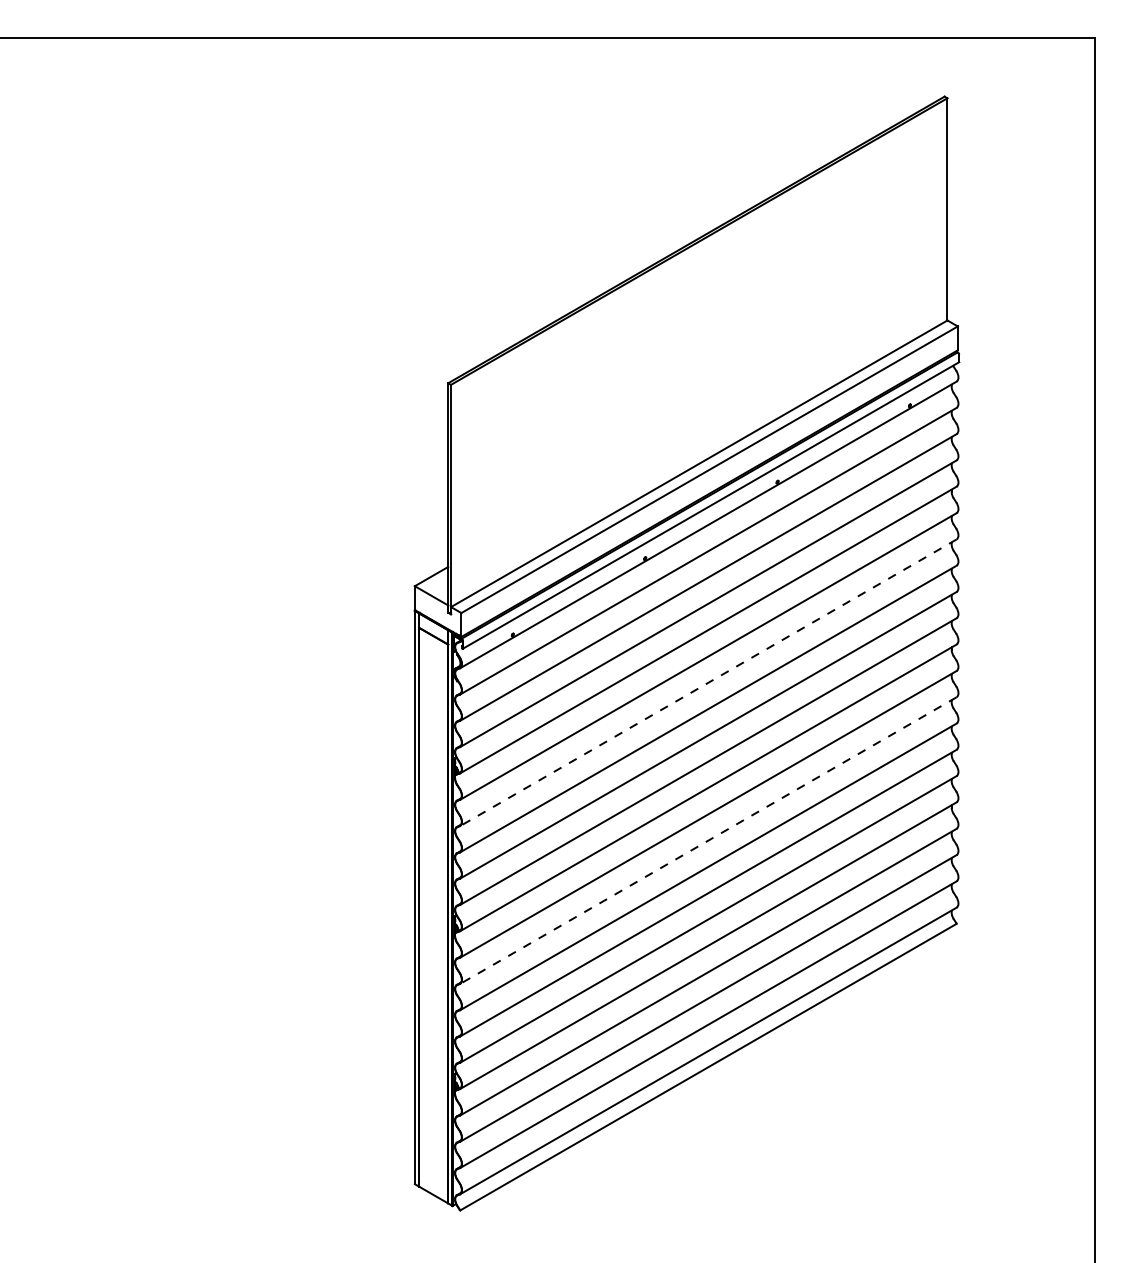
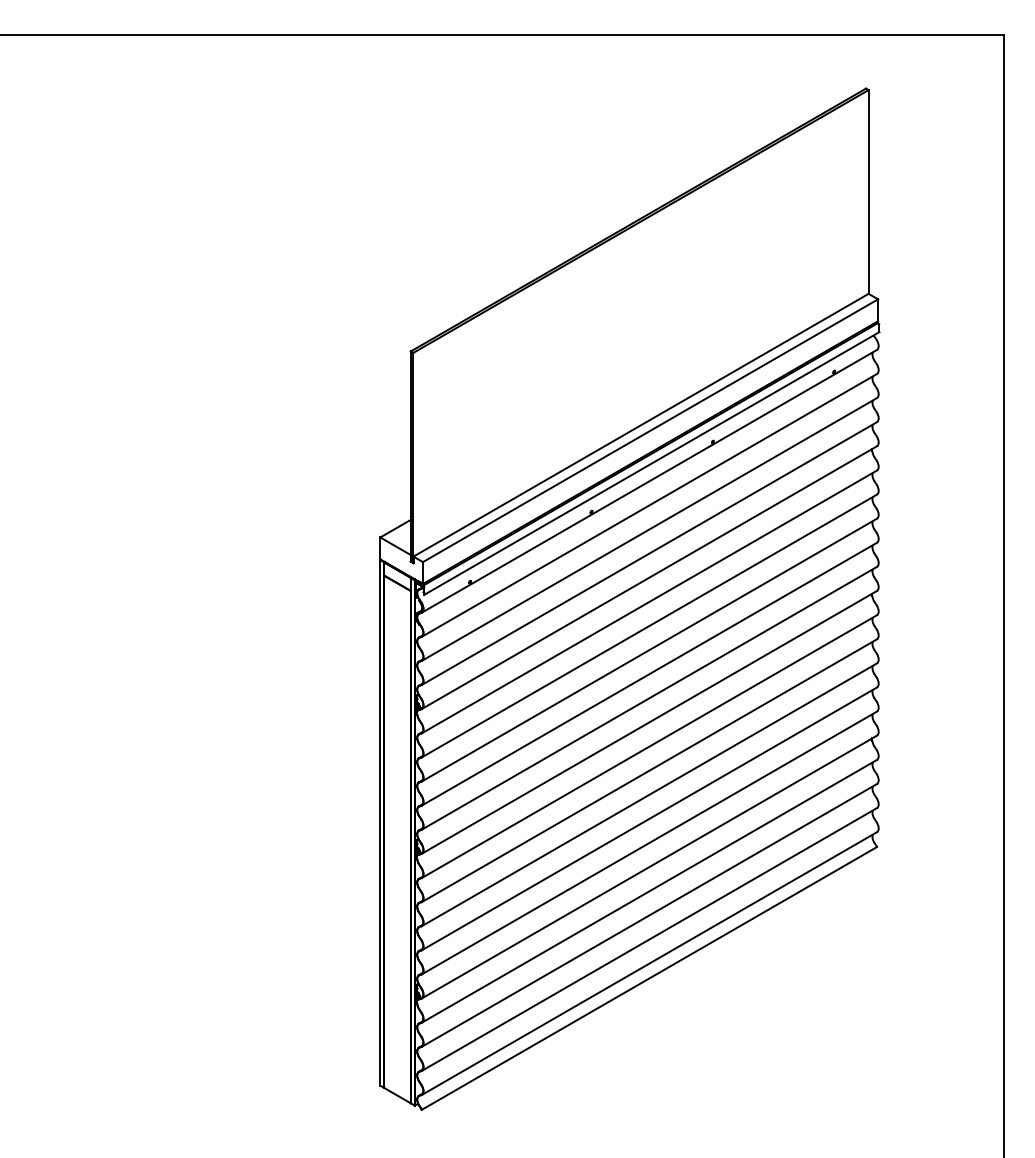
line: (708, 682) -> (649, 625), dashed -> solid
line: (708, 840) -> (649, 770), dashed -> solid

